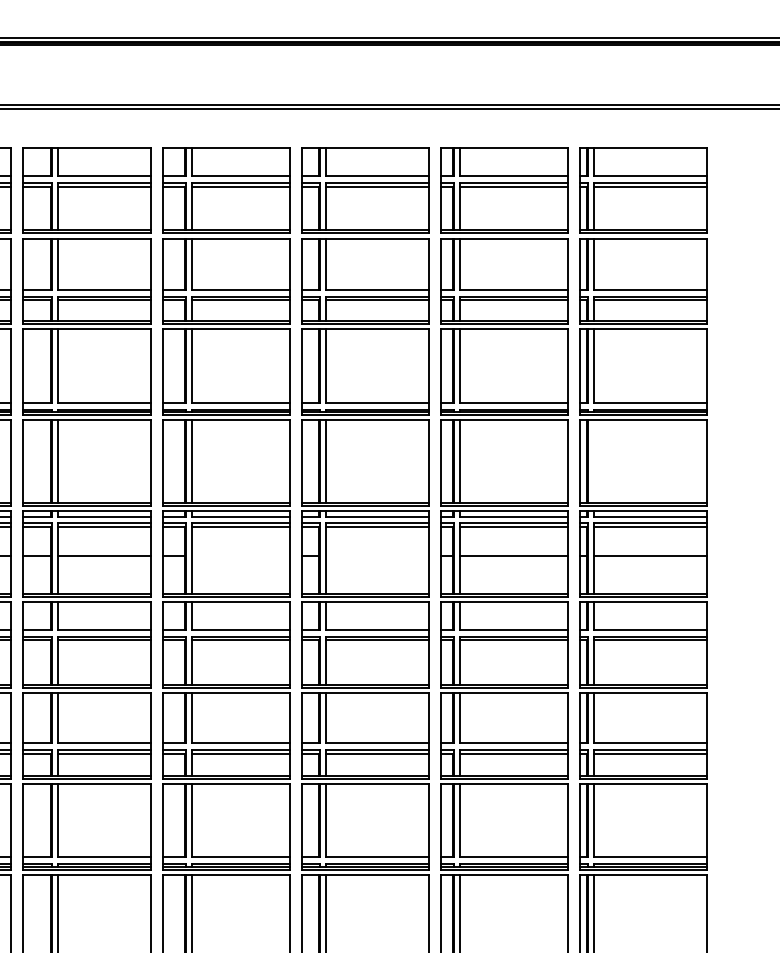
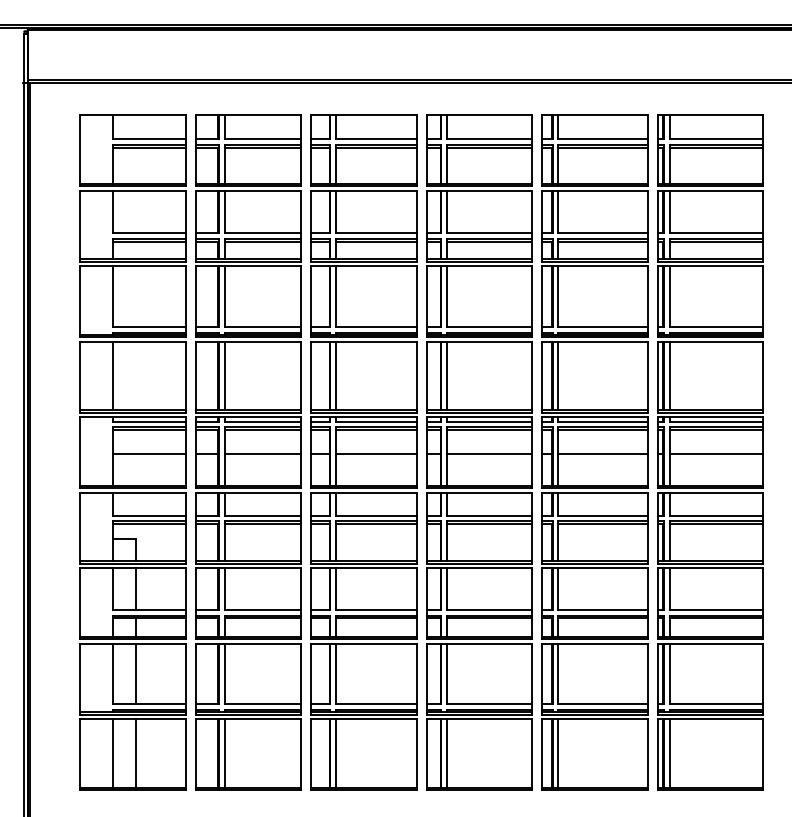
line: (594, 461) -> (669, 375), added
line: (240, 556) -> (375, 454), added
line: (377, 556) -> (489, 454), added

